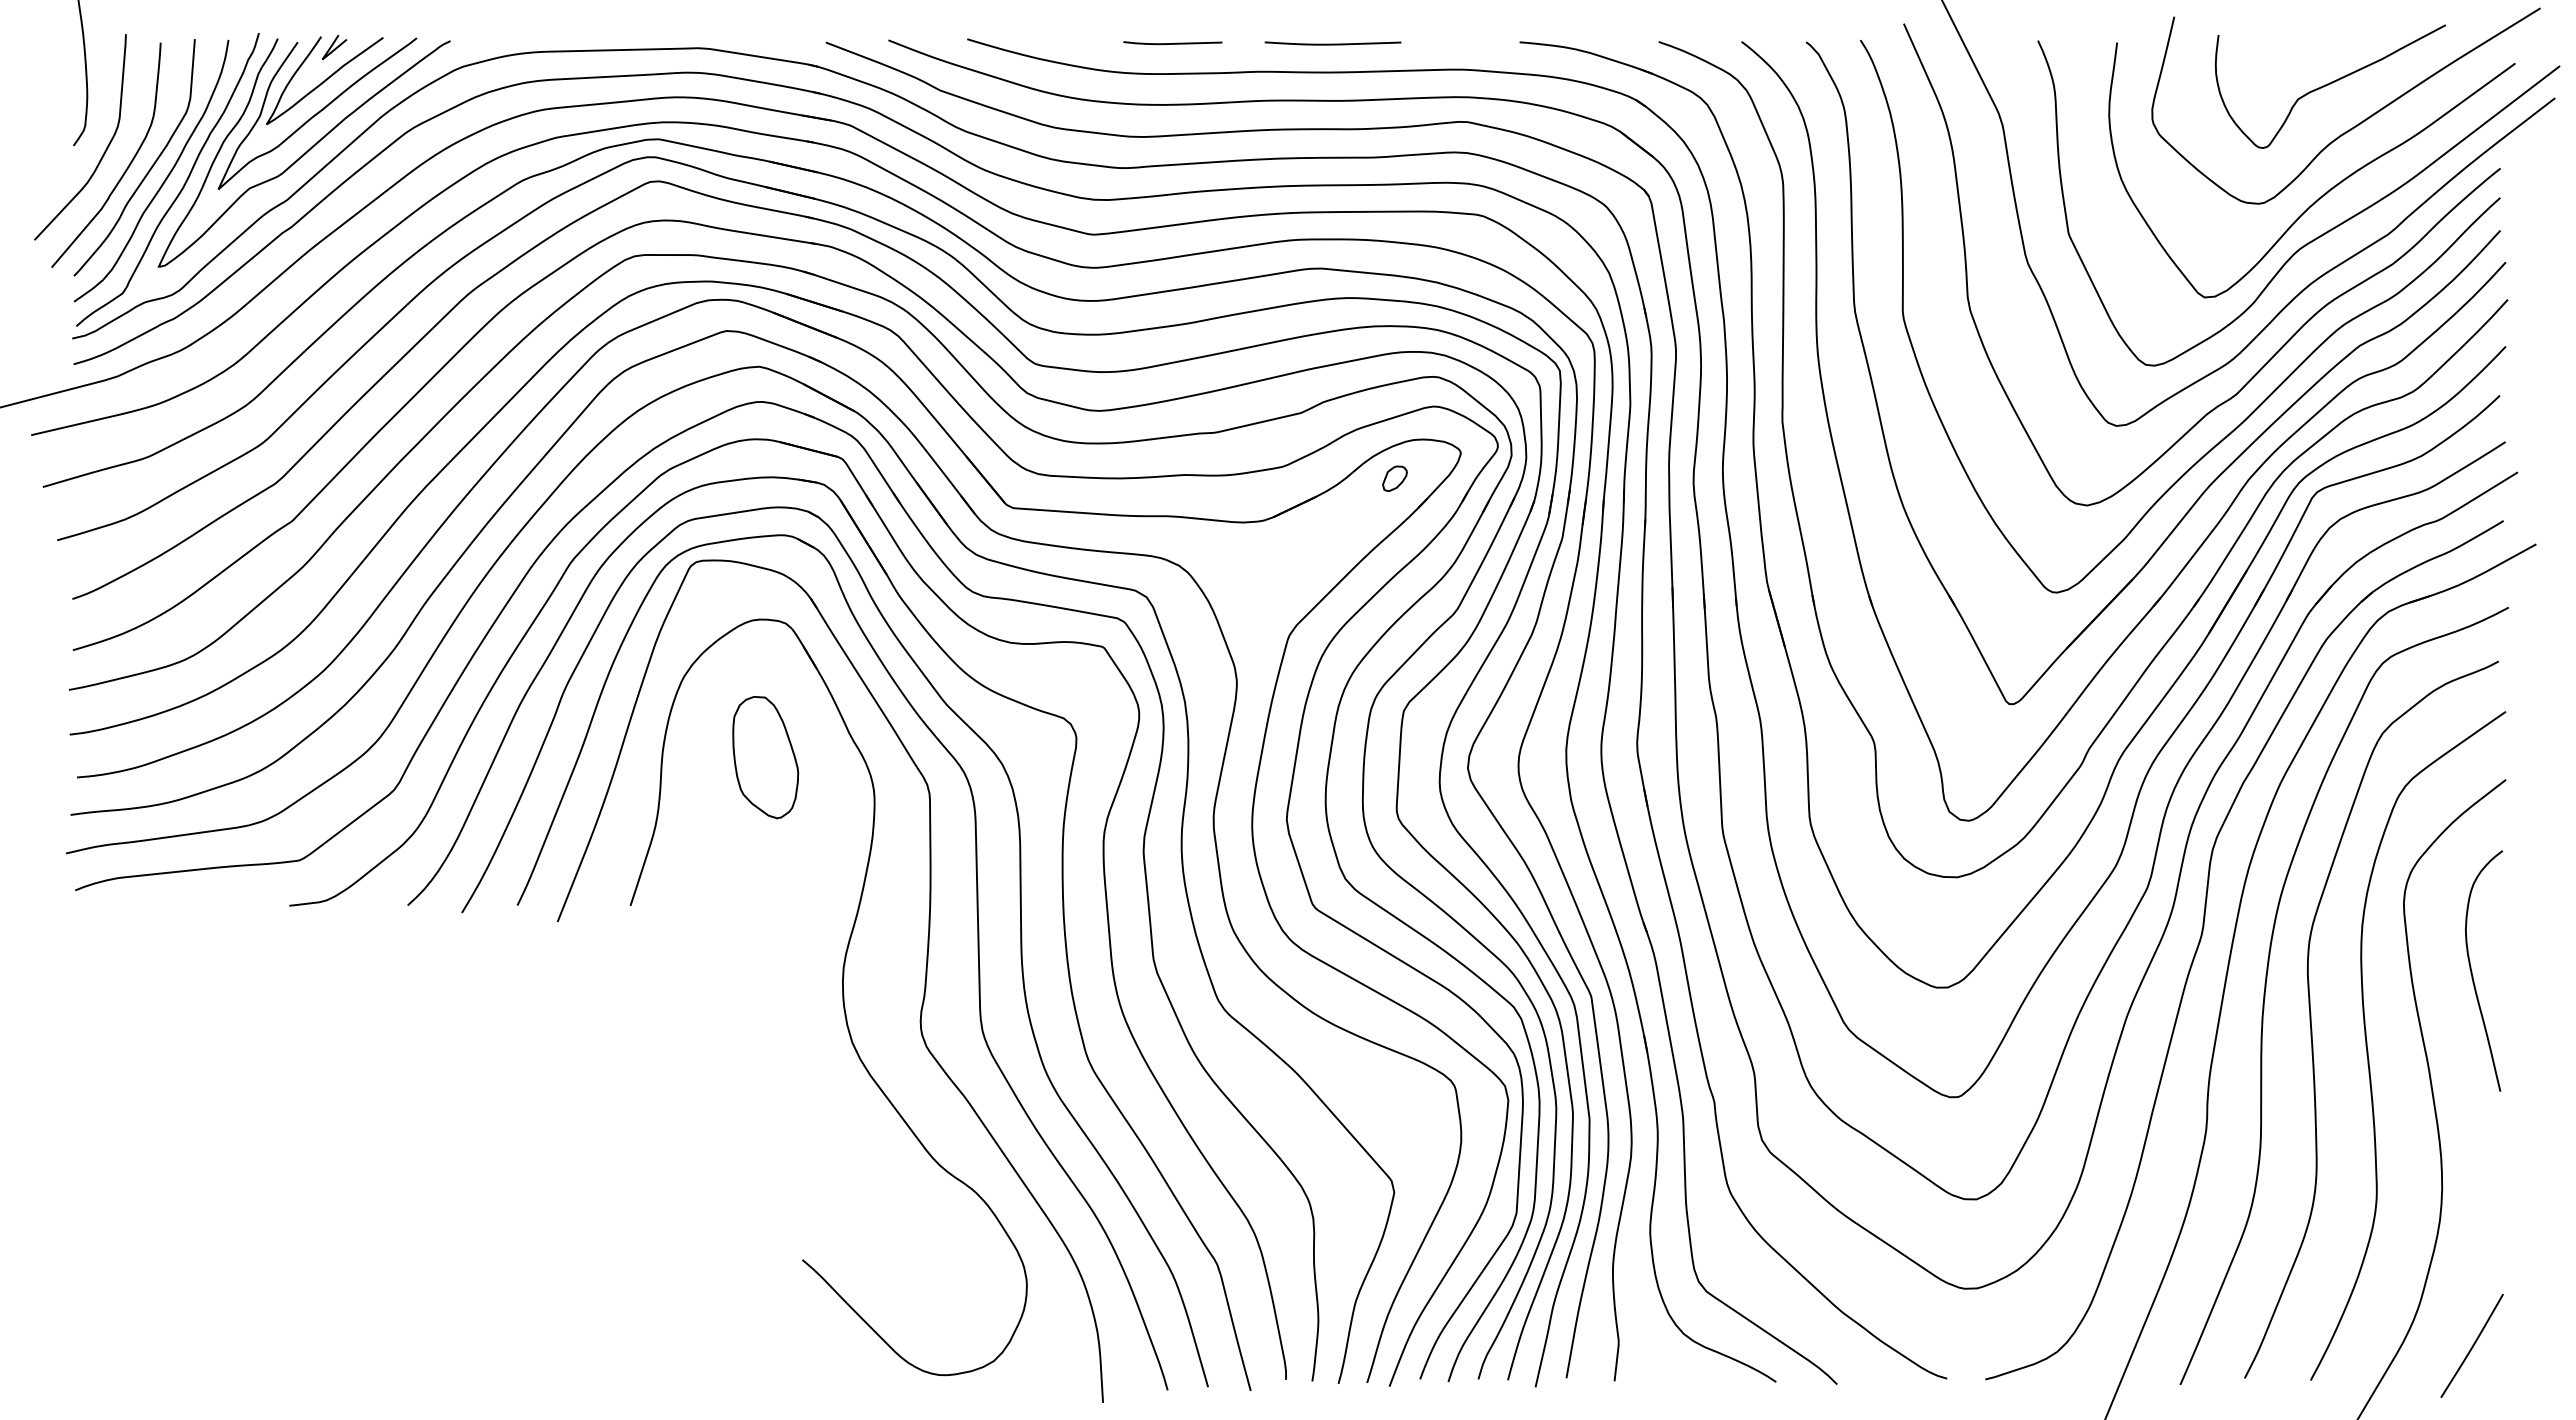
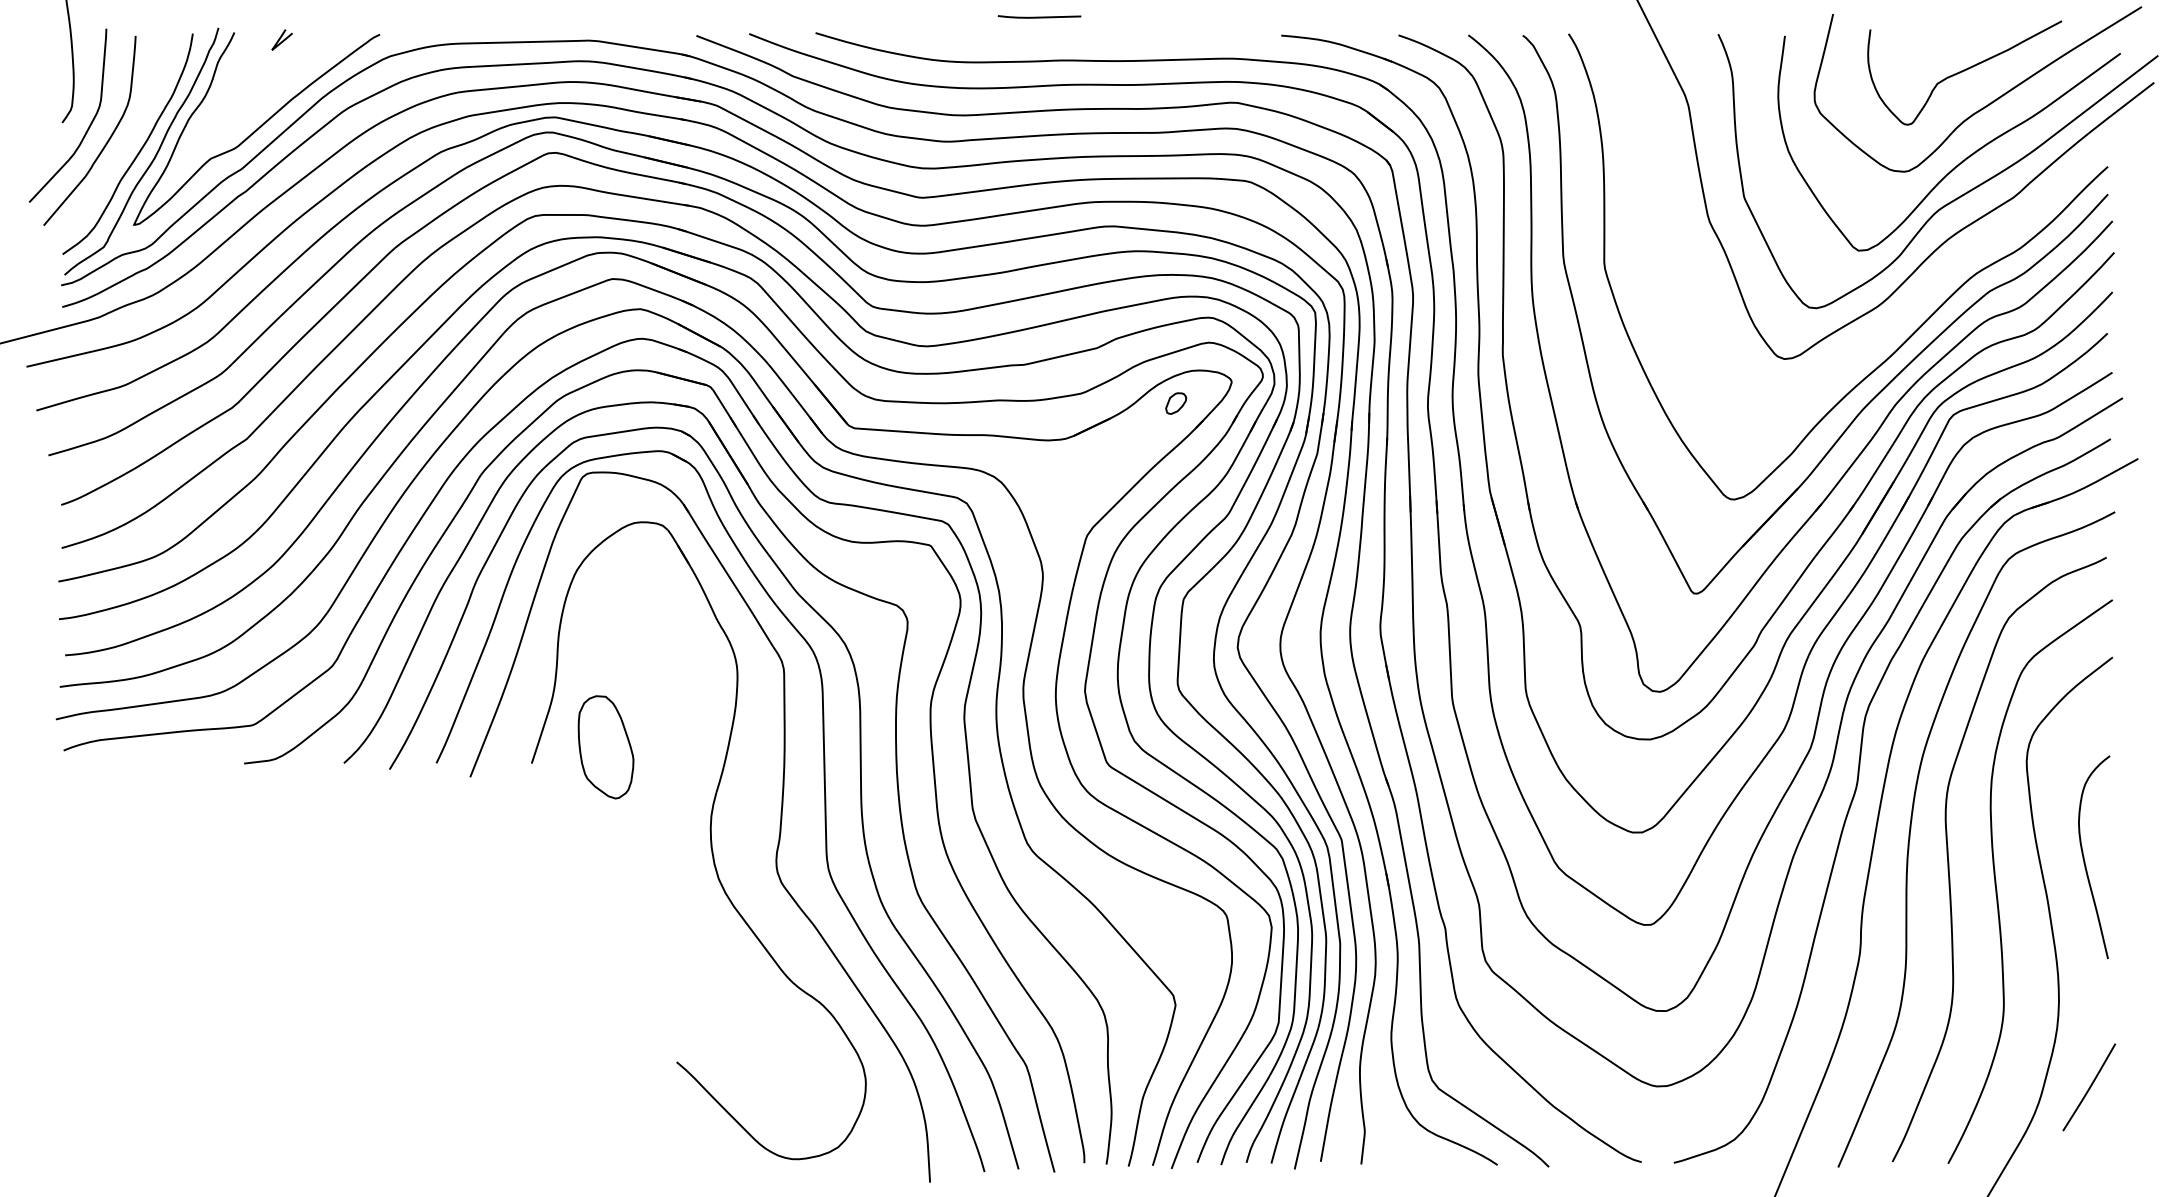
curve: (1172, 43) -> (1039, 17), moved
curve: (1332, 43) -> (1123, 36), removed
part: (317, 112) -> (267, 94), removed
curve: (150, 167) -> (127, 141), removed
curve: (2282, 345) -> (1924, 291), removed
part: (765, 757) -> (605, 747), moved
curve: (2472, 971) -> (2084, 857), moved
curve: (2472, 1345) -> (2089, 1087), moved

